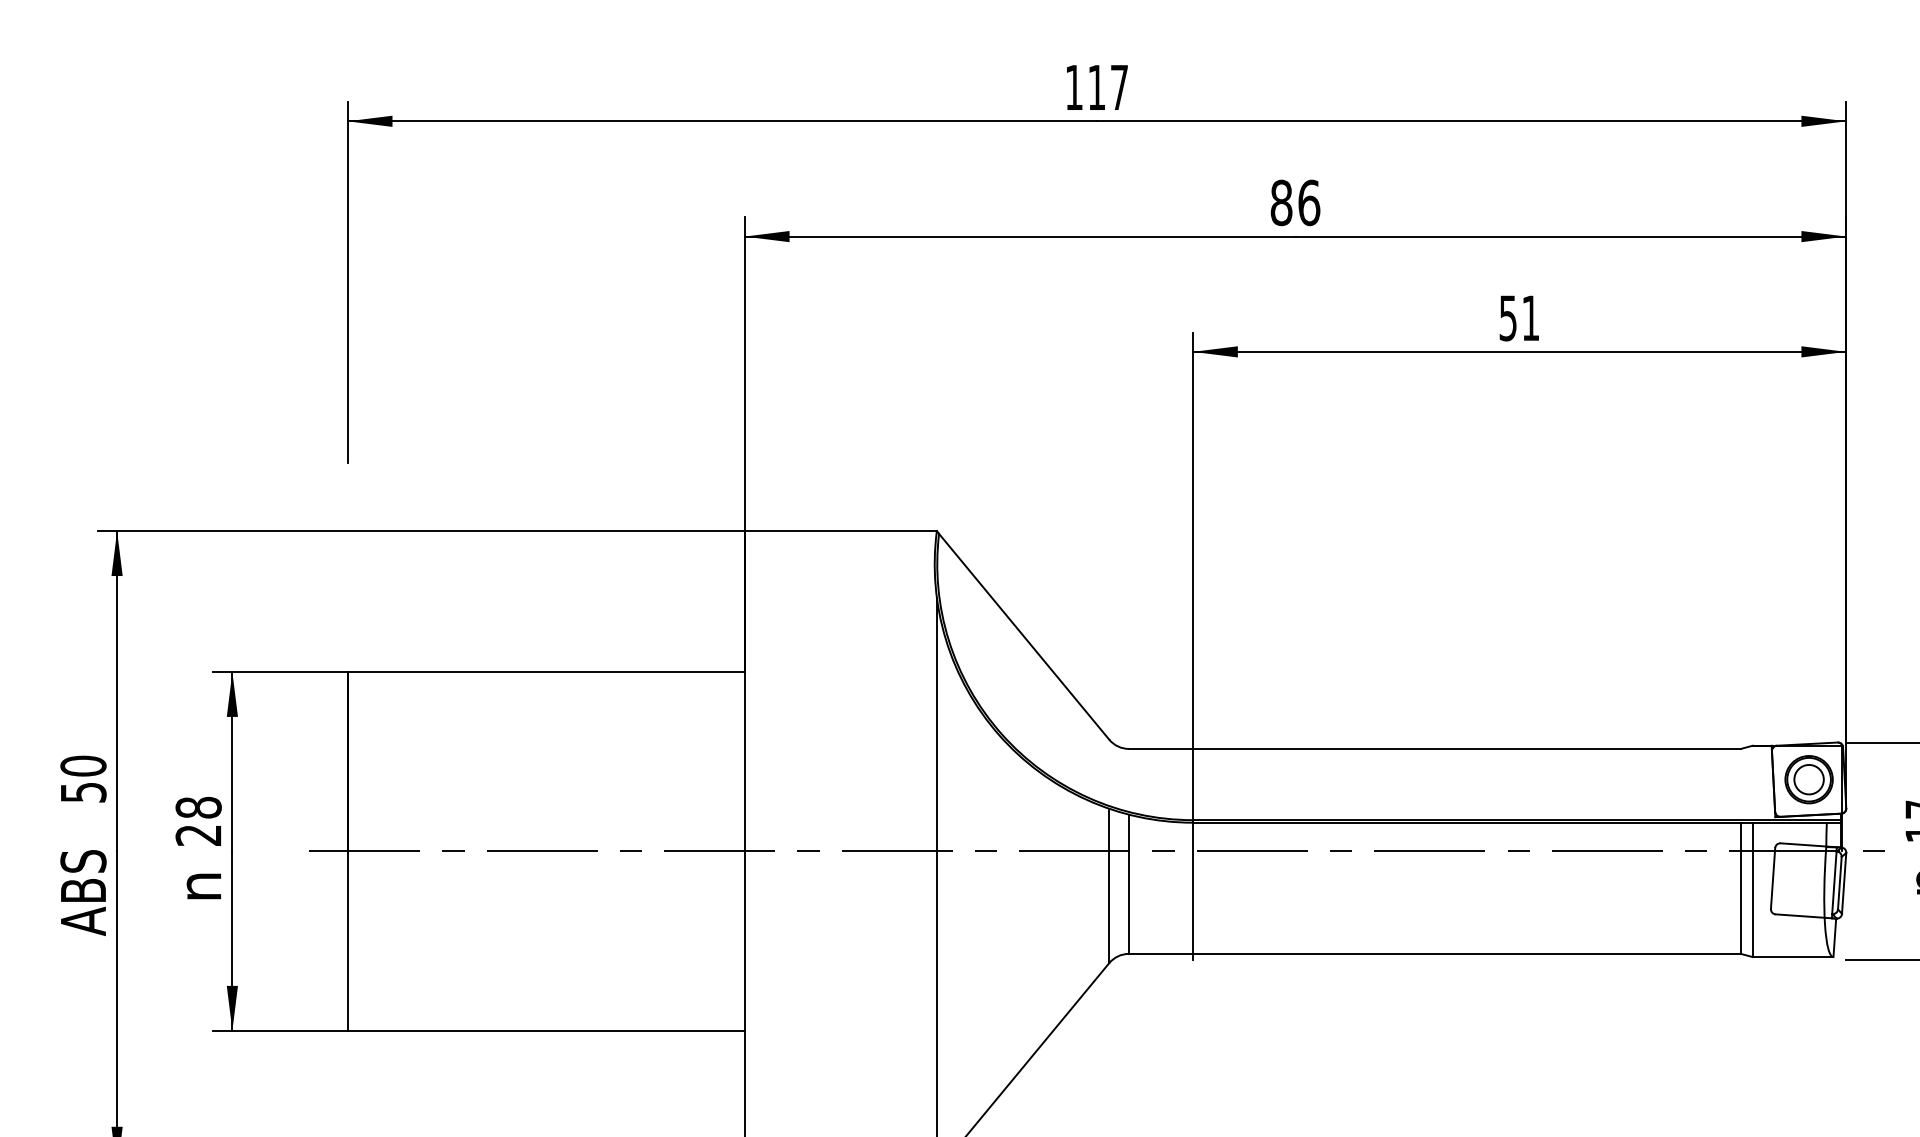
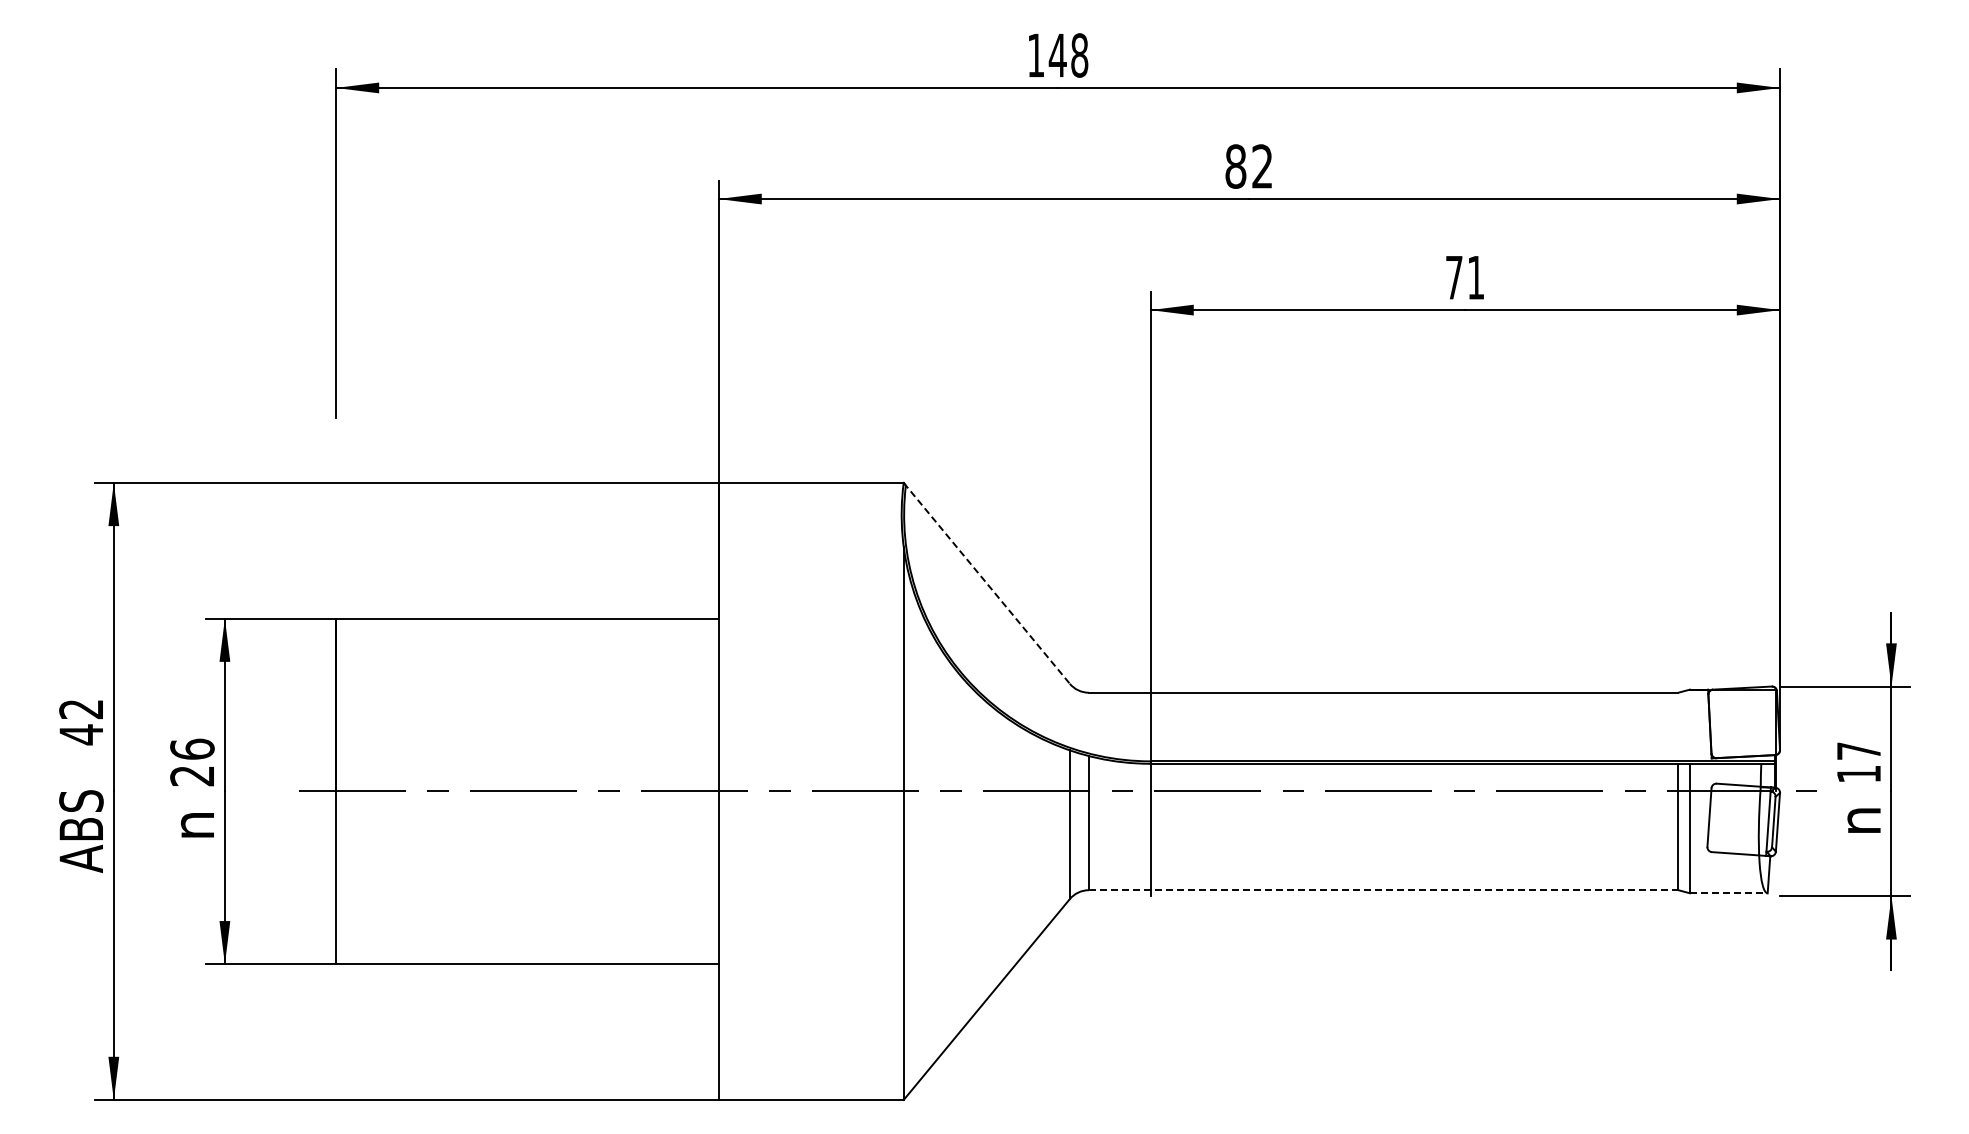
text: (1107, 87) -> (1068, 55), 117 -> 148
text: (1309, 202) -> (1262, 166), 86 -> 82
text: (1508, 319) -> (1454, 278), 51 -> 71
line: (1023, 635) -> (987, 583), solid -> dashed
text: (83, 779) -> (81, 722), 50 -> 42
part: (1808, 779) -> (1743, 722), removed
text: (198, 806) -> (192, 748), 28 -> 26
line: (1434, 954) -> (1383, 890), solid -> dashed
line: (1792, 957) -> (1728, 893), solid -> dashed

